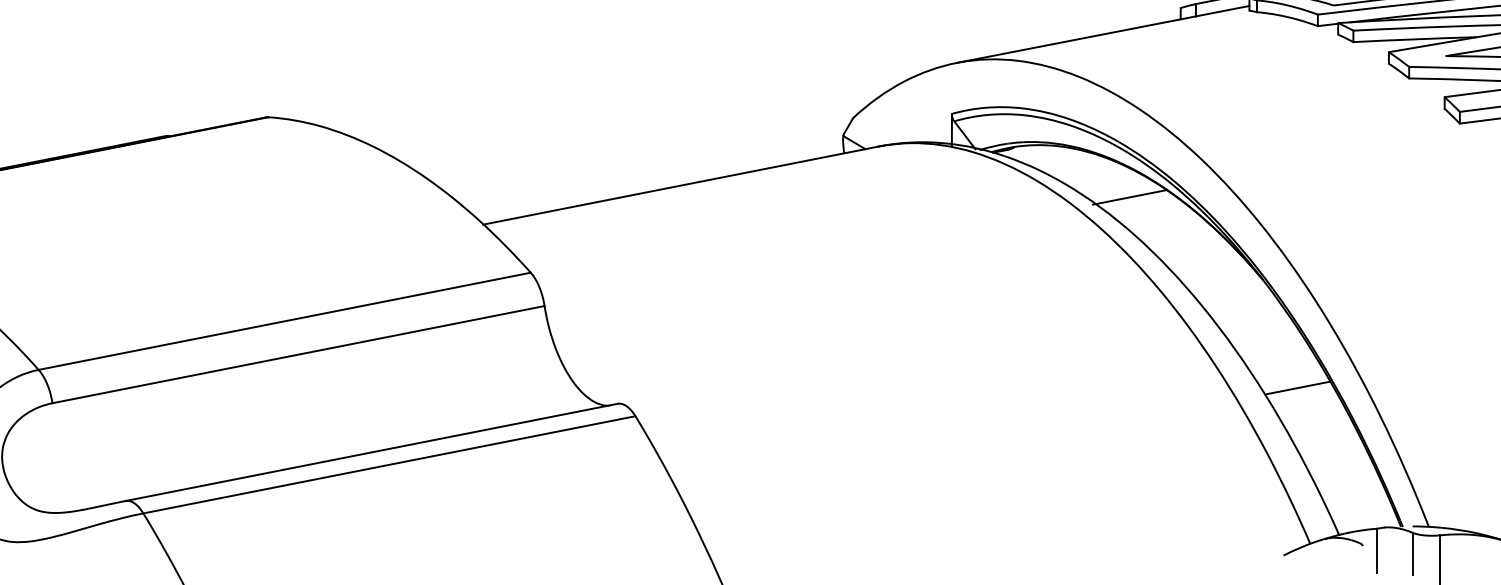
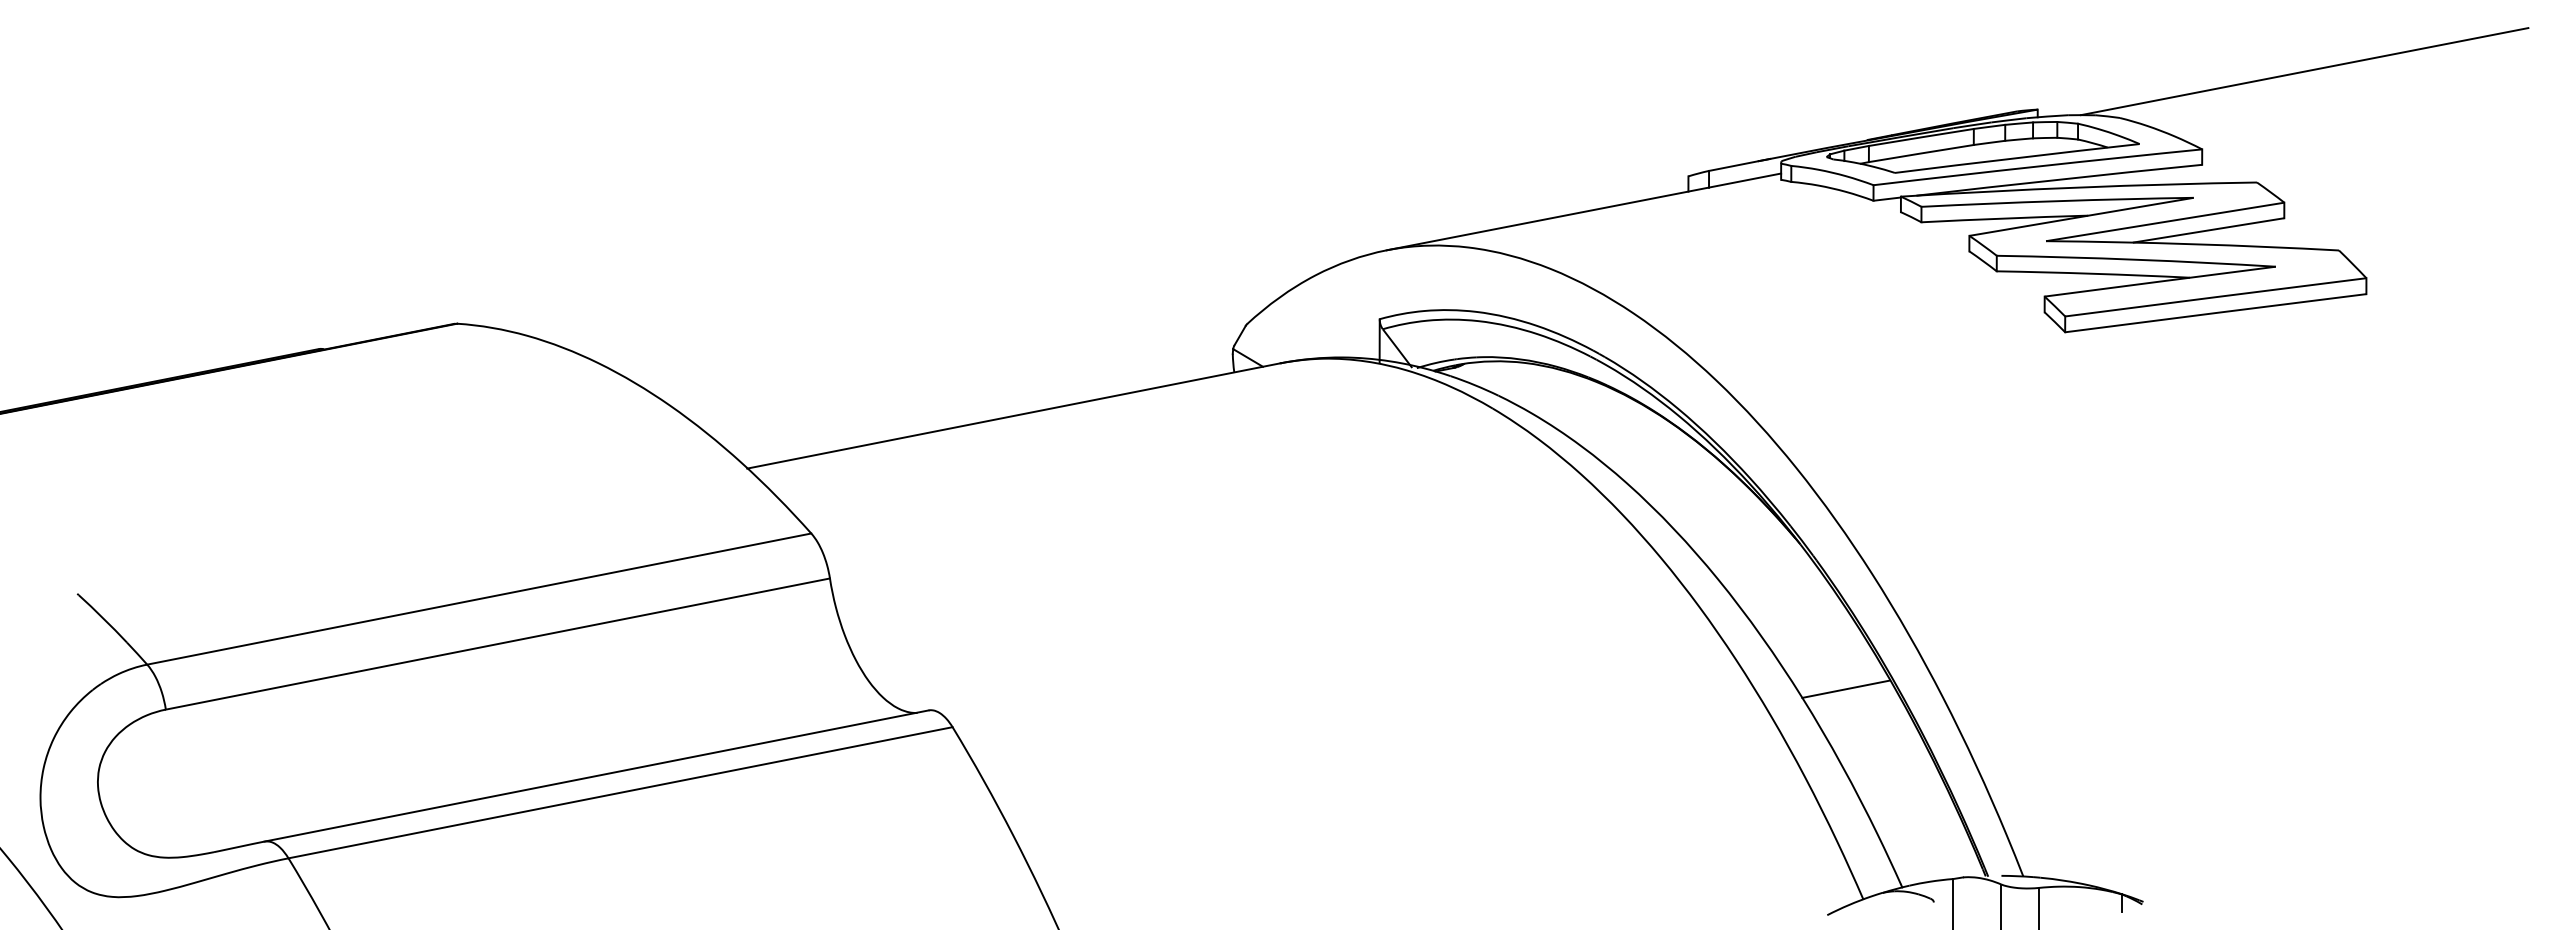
line: (1129, 197) -> (1619, 431), removed

